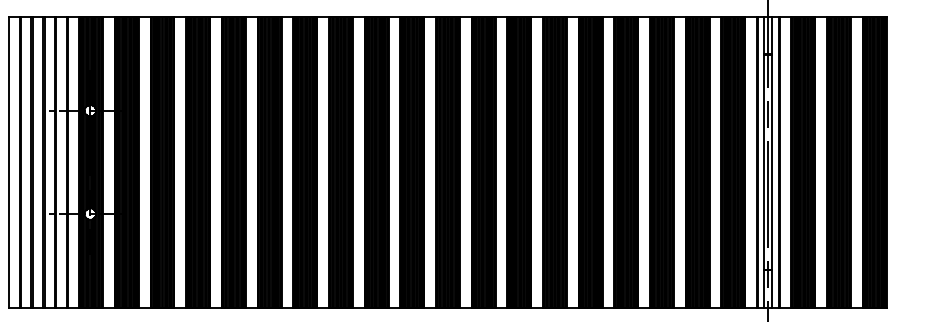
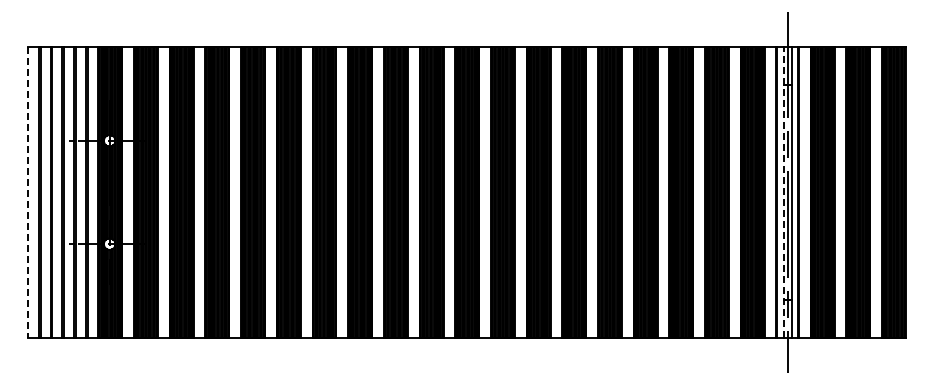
line: (9, 162) -> (28, 192), solid -> dashed
line: (764, 162) -> (783, 192), solid -> dashed

